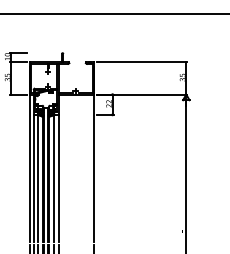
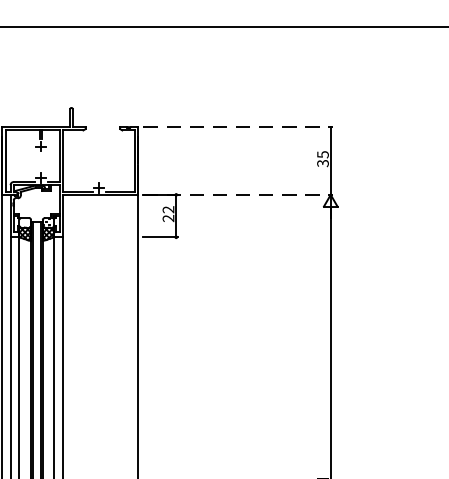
line: (142, 62) -> (238, 127), solid -> dashed
line: (142, 94) -> (238, 194), solid -> dashed

